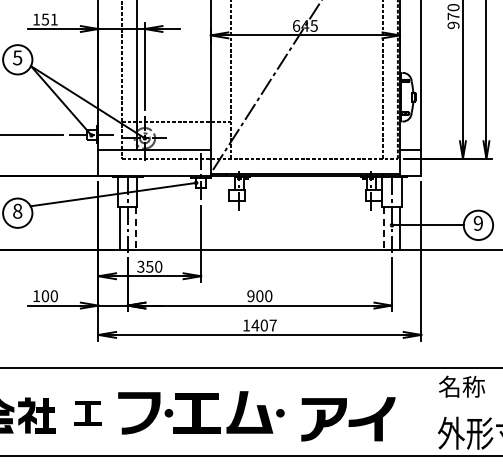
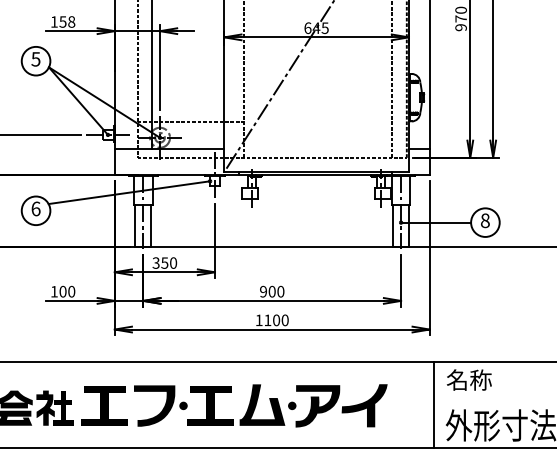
text: (54, 19) -> (71, 21), 151 -> 158
text: (17, 210) -> (35, 208), 8 -> 6
text: (477, 223) -> (484, 220), 9 -> 8
line: (136, 228) -> (151, 225), dashed -> solid
line: (384, 228) -> (393, 225), dashed -> solid
text: (264, 325) -> (276, 320), 1407 -> 1100
part: (87, 412) -> (104, 405), size x1.67
line: (426, 412) -> (434, 405), added
part: (348, 418) -> (341, 405), moved

